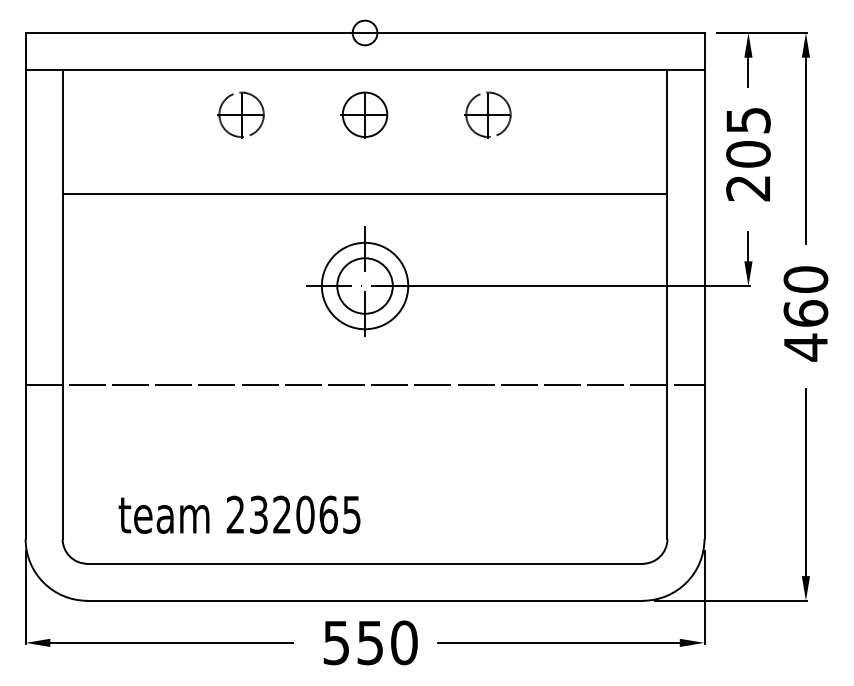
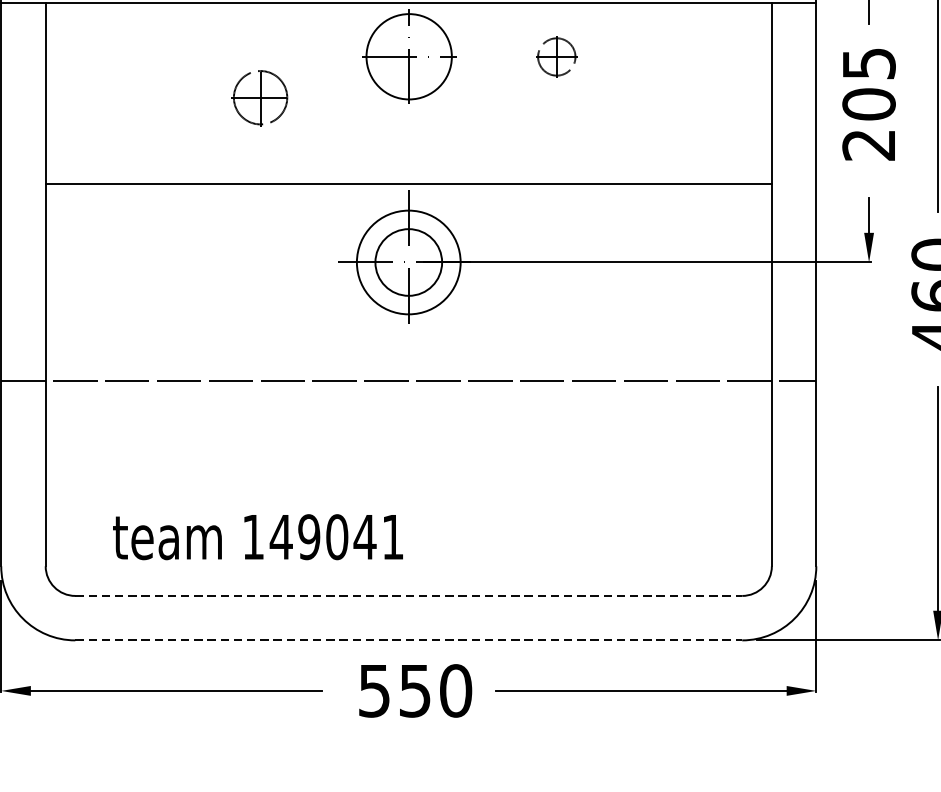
part: (240, 114) -> (259, 97), moved
part: (364, 114) -> (408, 56), size x1.6
part: (487, 114) -> (555, 56), size x0.7
line: (364, 193) -> (408, 183), moved
text: (293, 514) -> (322, 536), 232065 -> 149041
line: (365, 563) -> (409, 595), solid -> dashed
line: (365, 600) -> (409, 640), solid -> dashed

